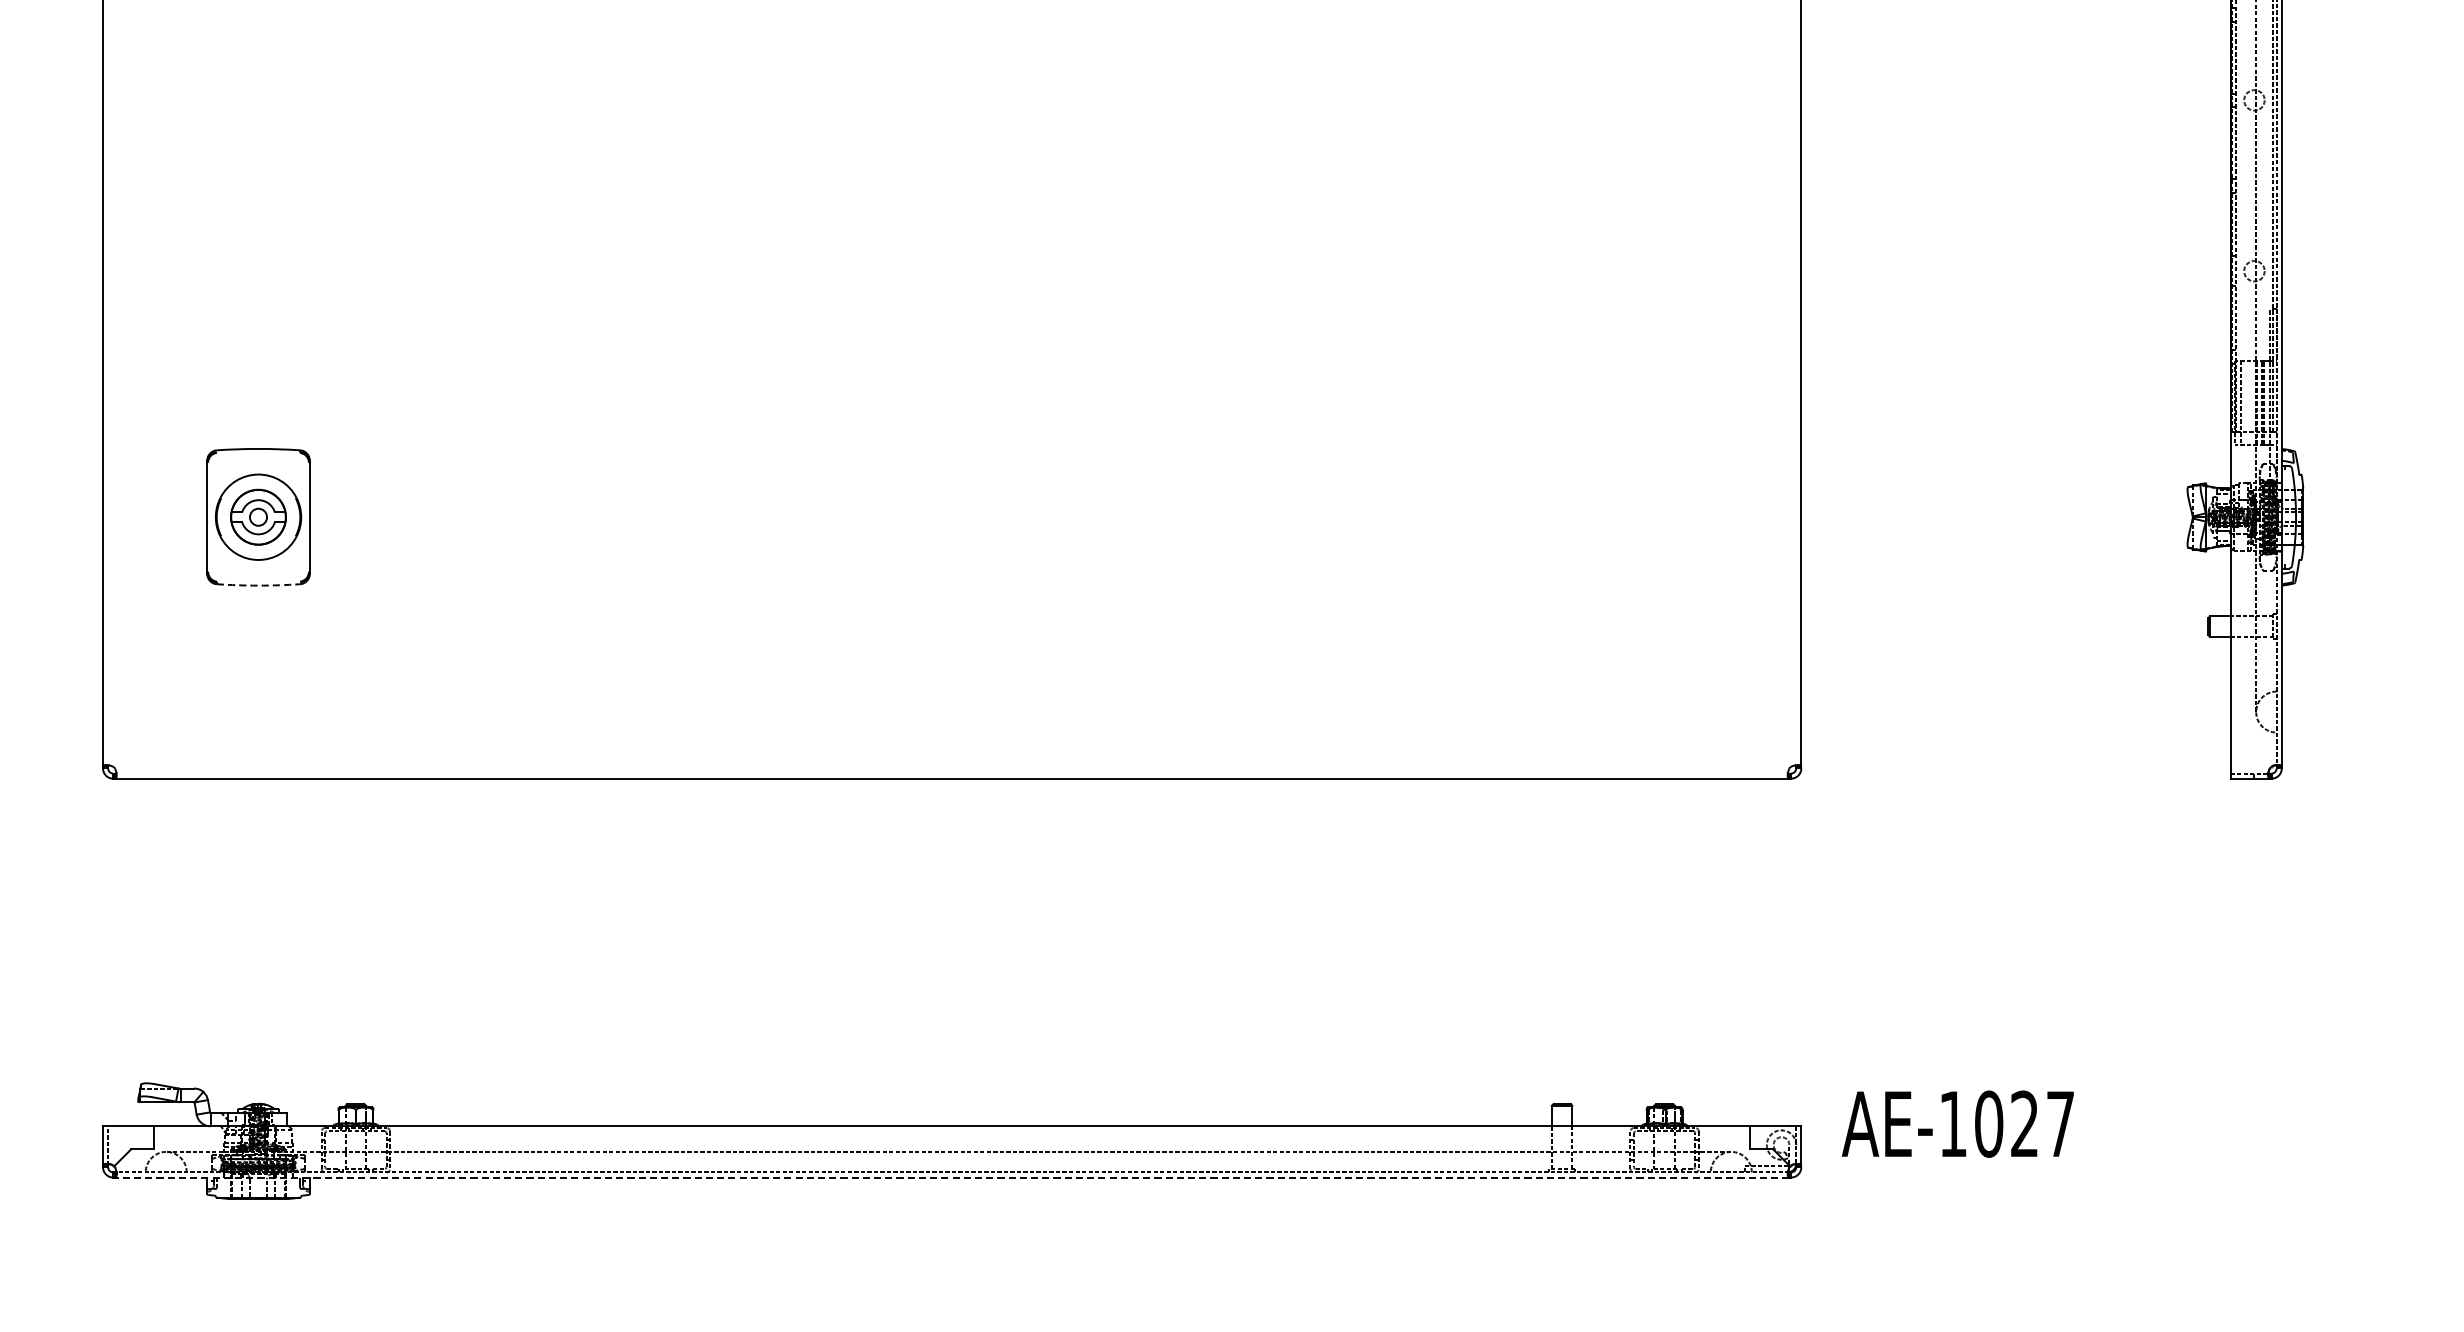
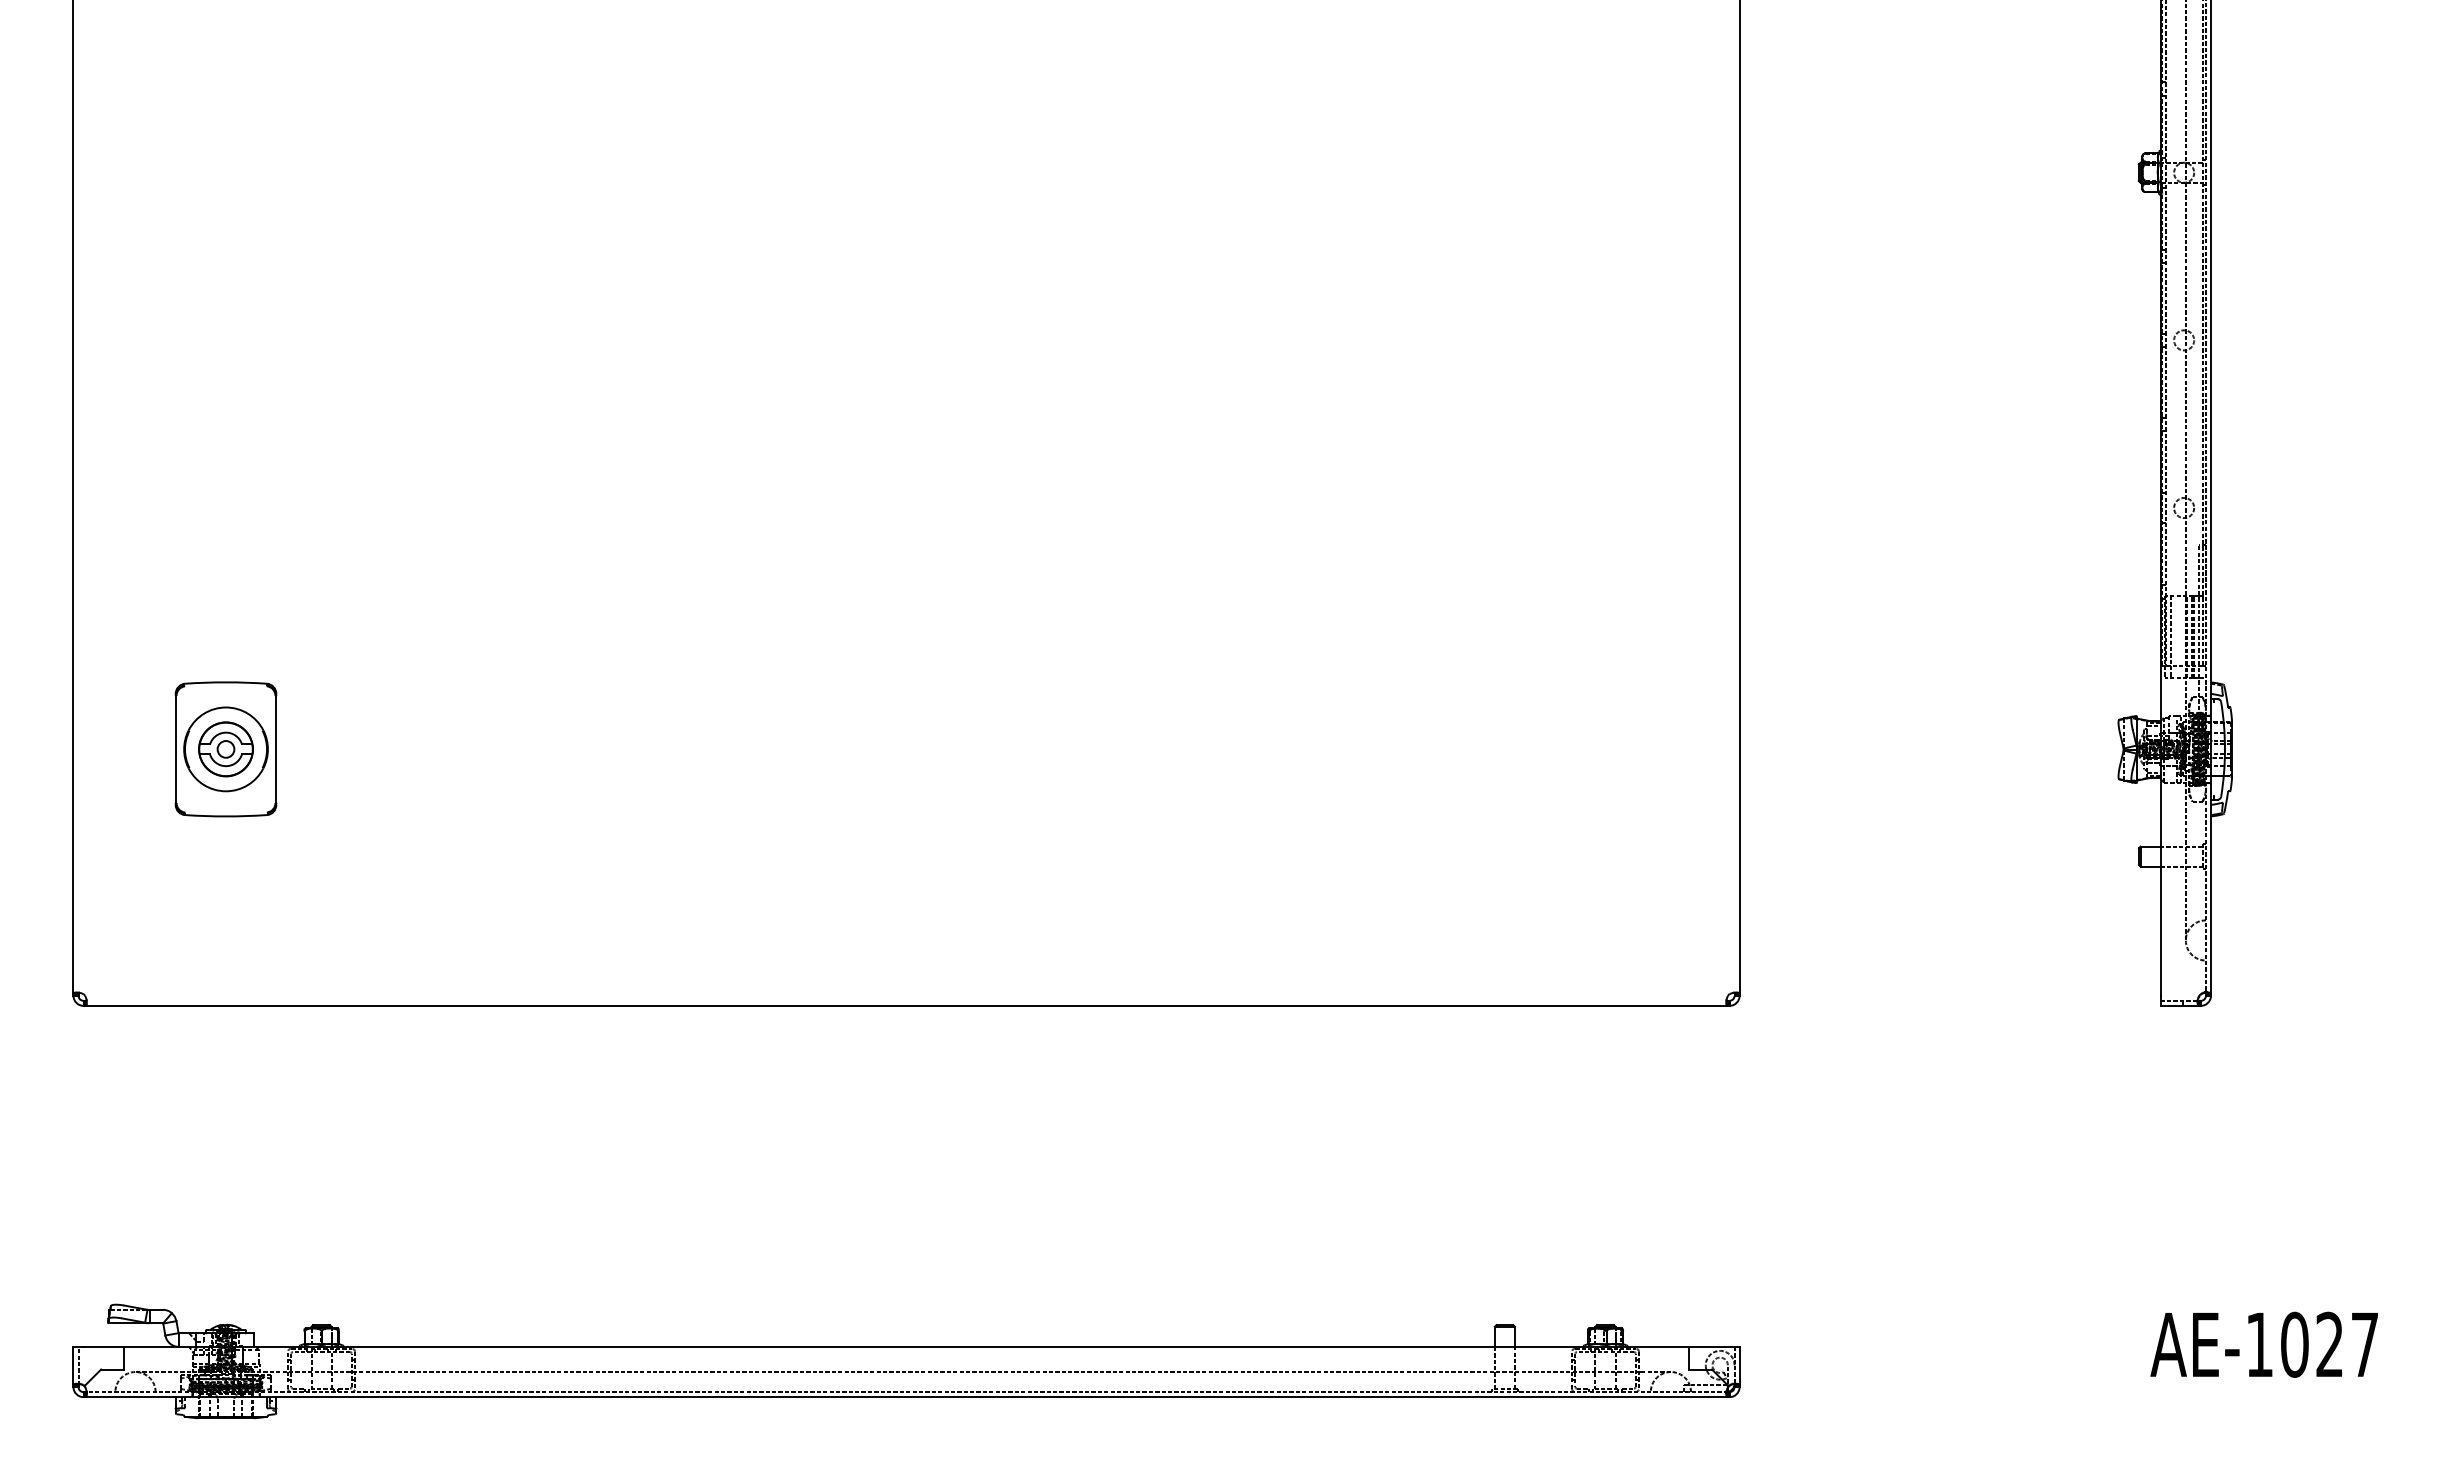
arc: (259, 585) -> (226, 816), dashed -> solid
text: (1957, 1123) -> (2263, 1344), moved
line: (952, 1177) -> (906, 1397), dashed -> solid

